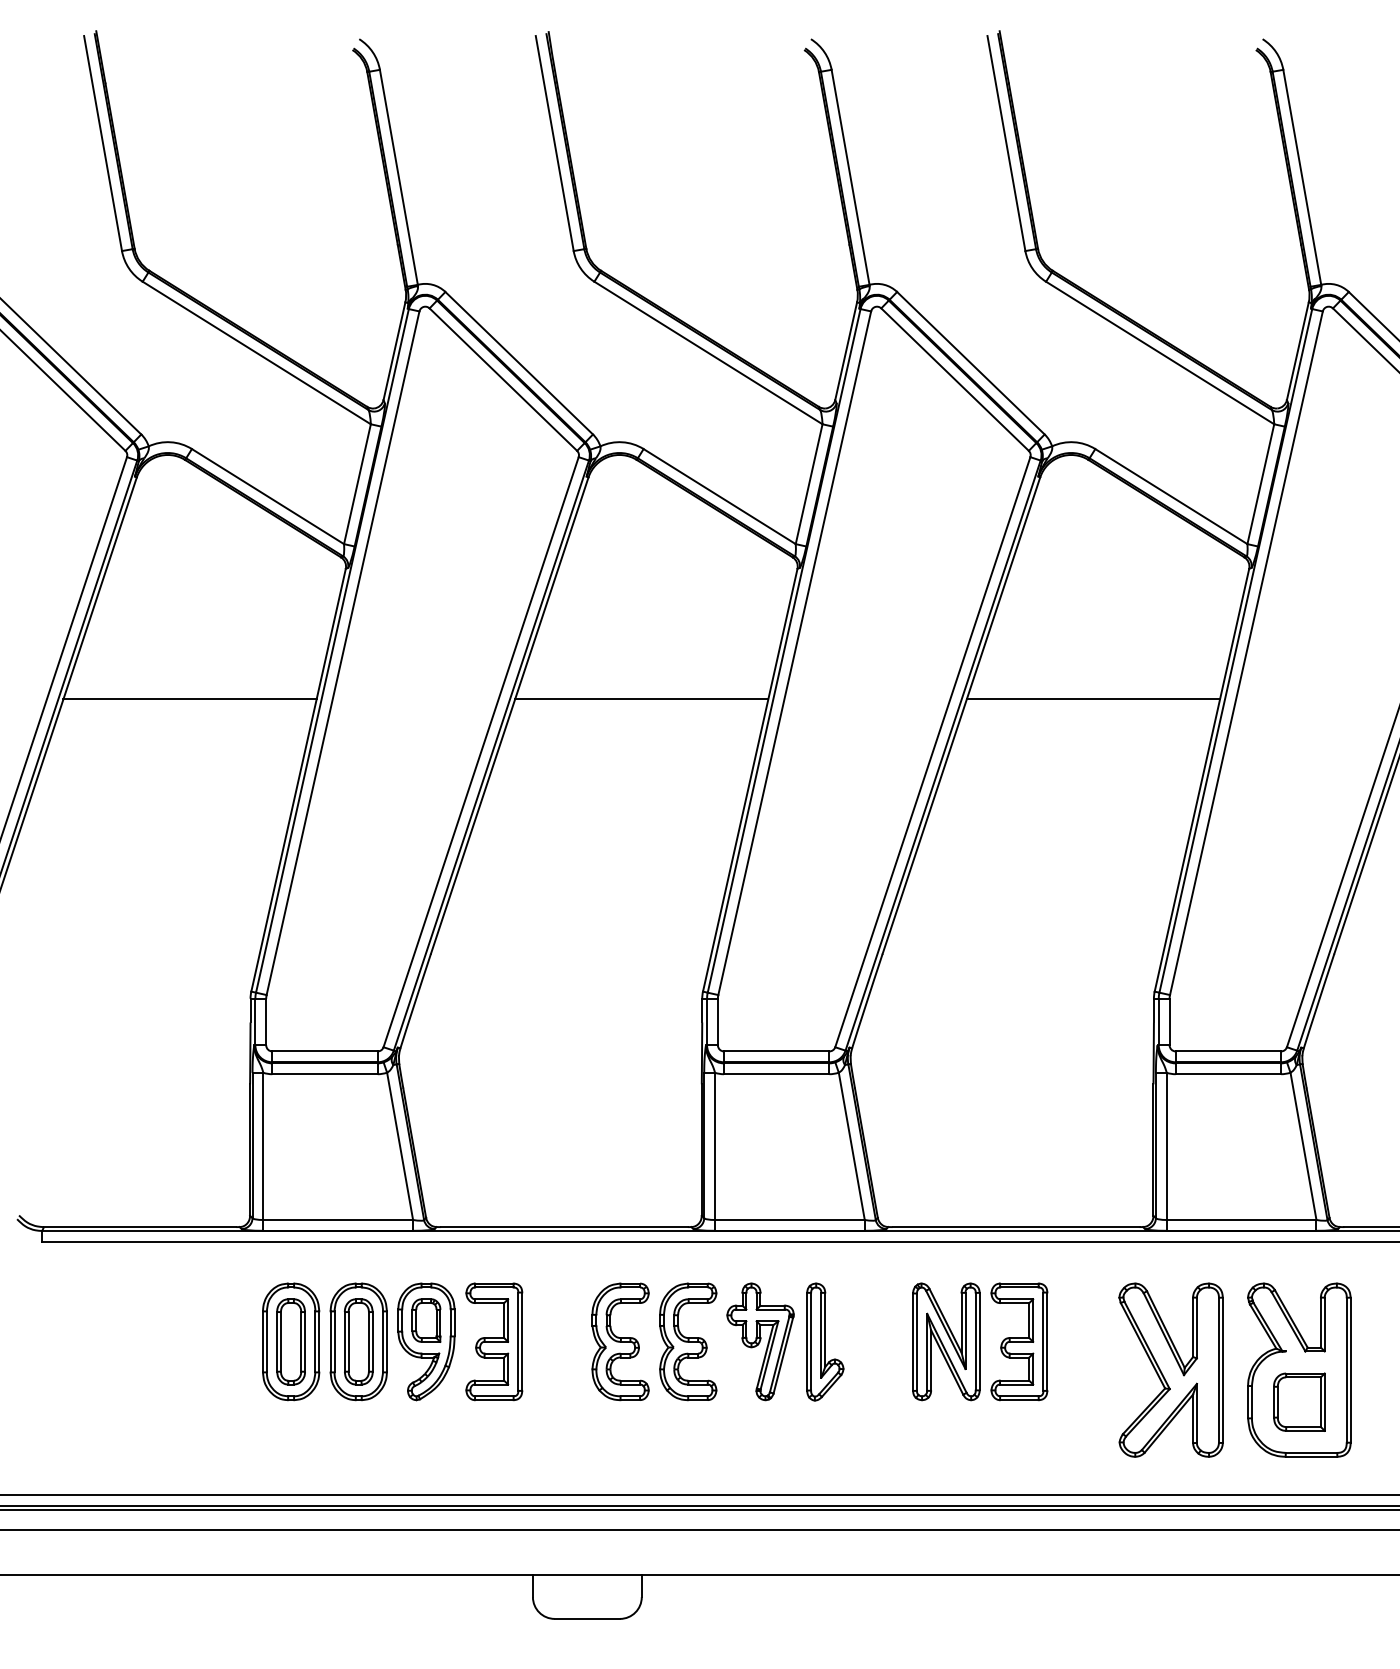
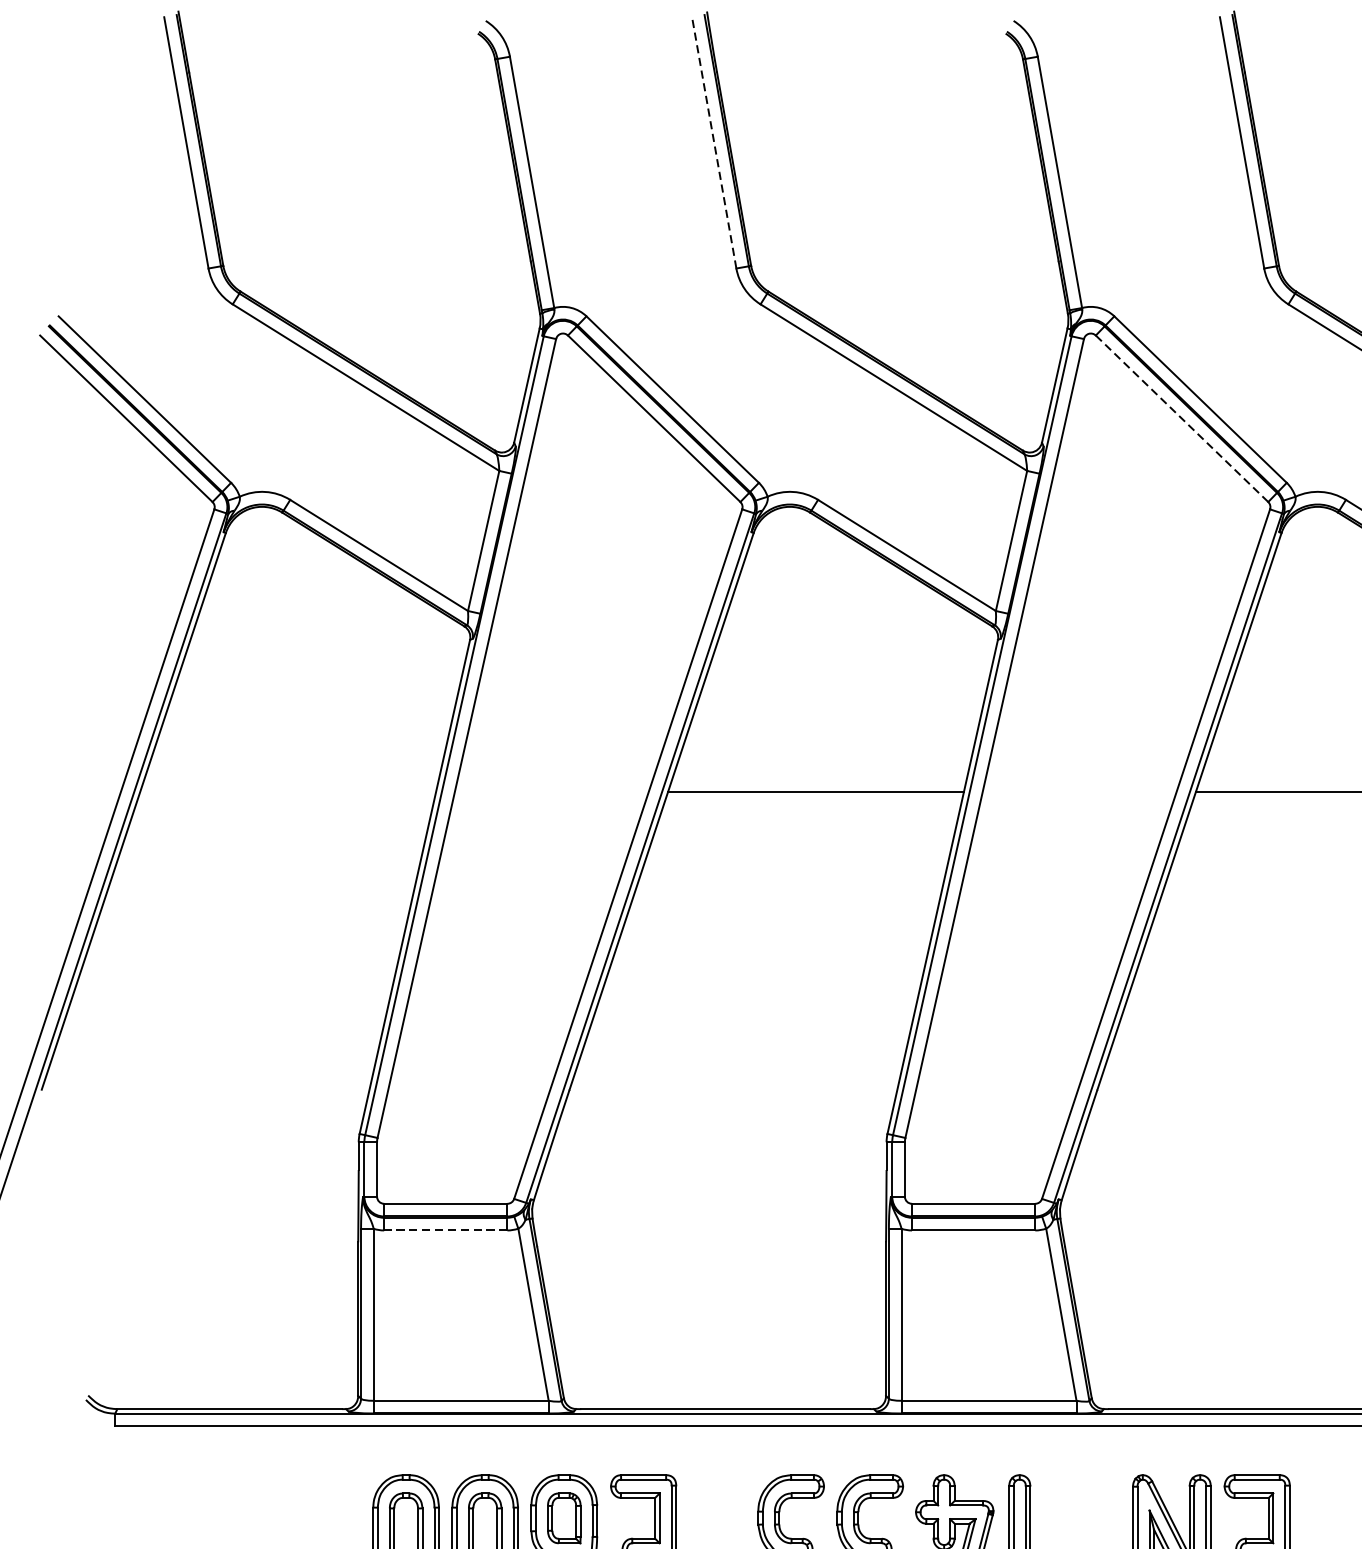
line: (554, 143) -> (713, 142), solid -> dashed
line: (955, 379) -> (1182, 418), solid -> dashed
line: (189, 699) -> (287, 792), removed
line: (325, 1074) -> (446, 1230), solid -> dashed

